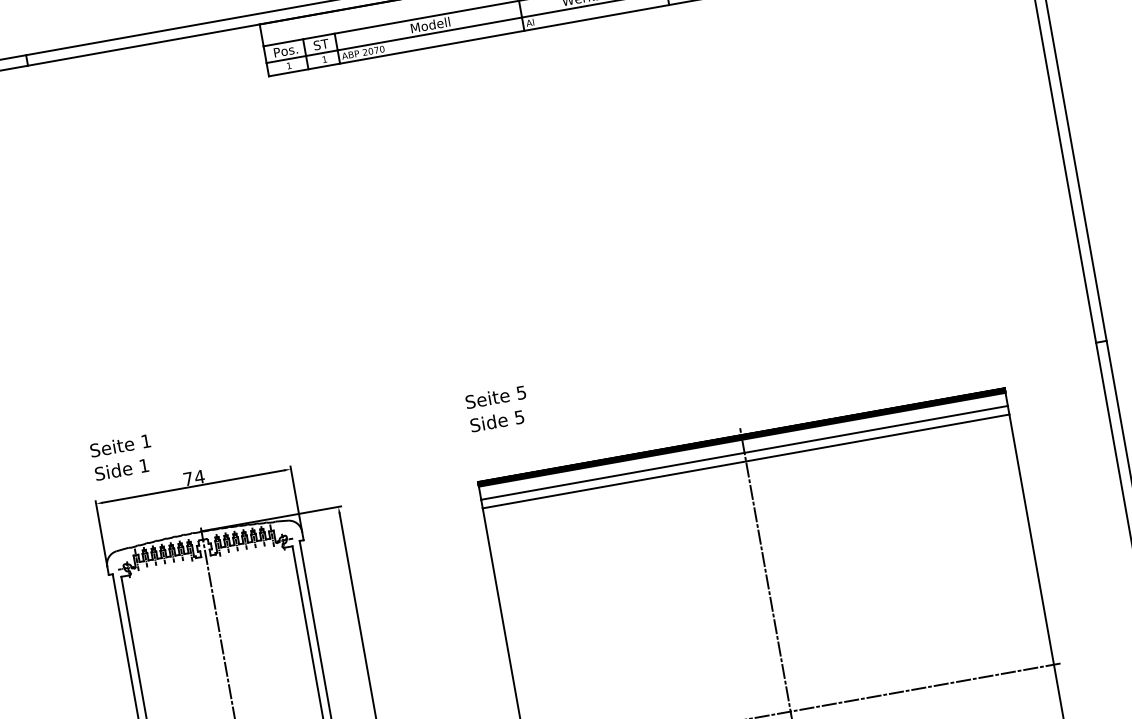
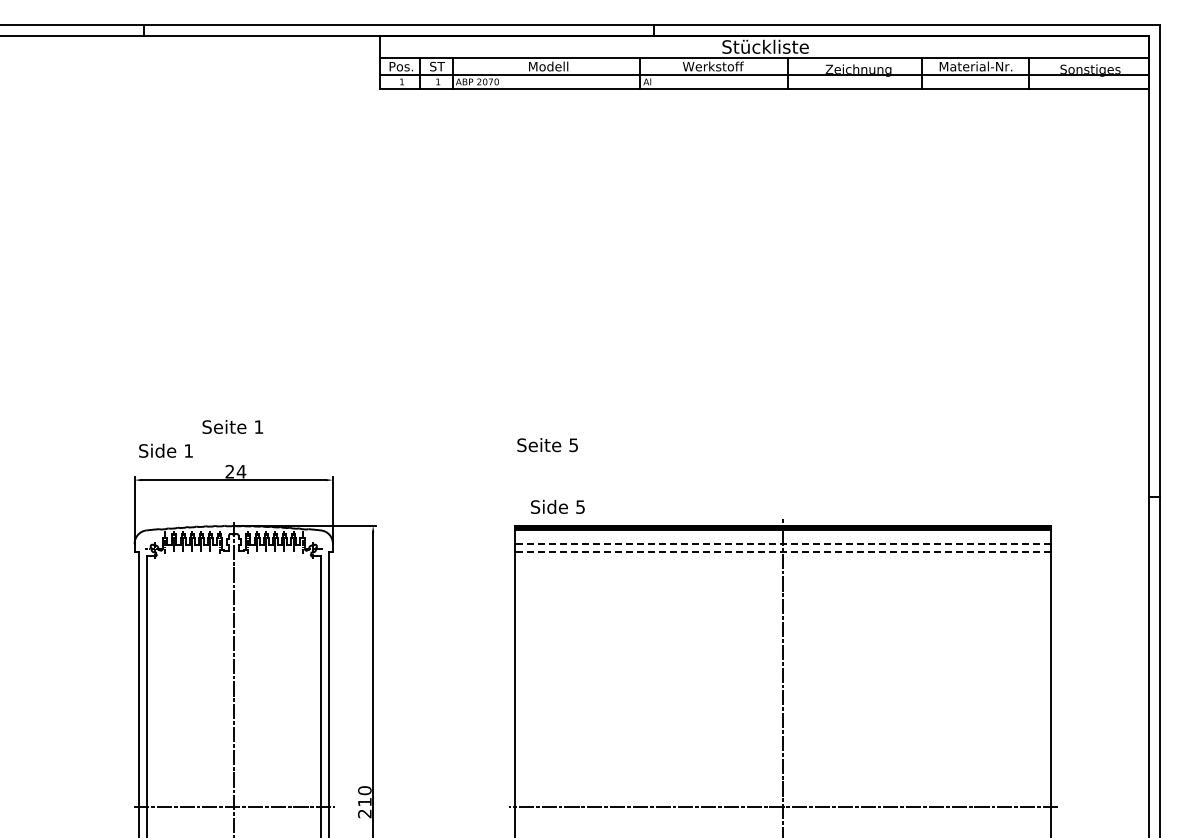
text: (496, 420) -> (557, 506), moved
text: (120, 445) -> (232, 426), moved
line: (744, 452) -> (783, 543), solid -> dashed
line: (746, 461) -> (783, 552), solid -> dashed
text: (187, 478) -> (229, 471), 74 -> 24

